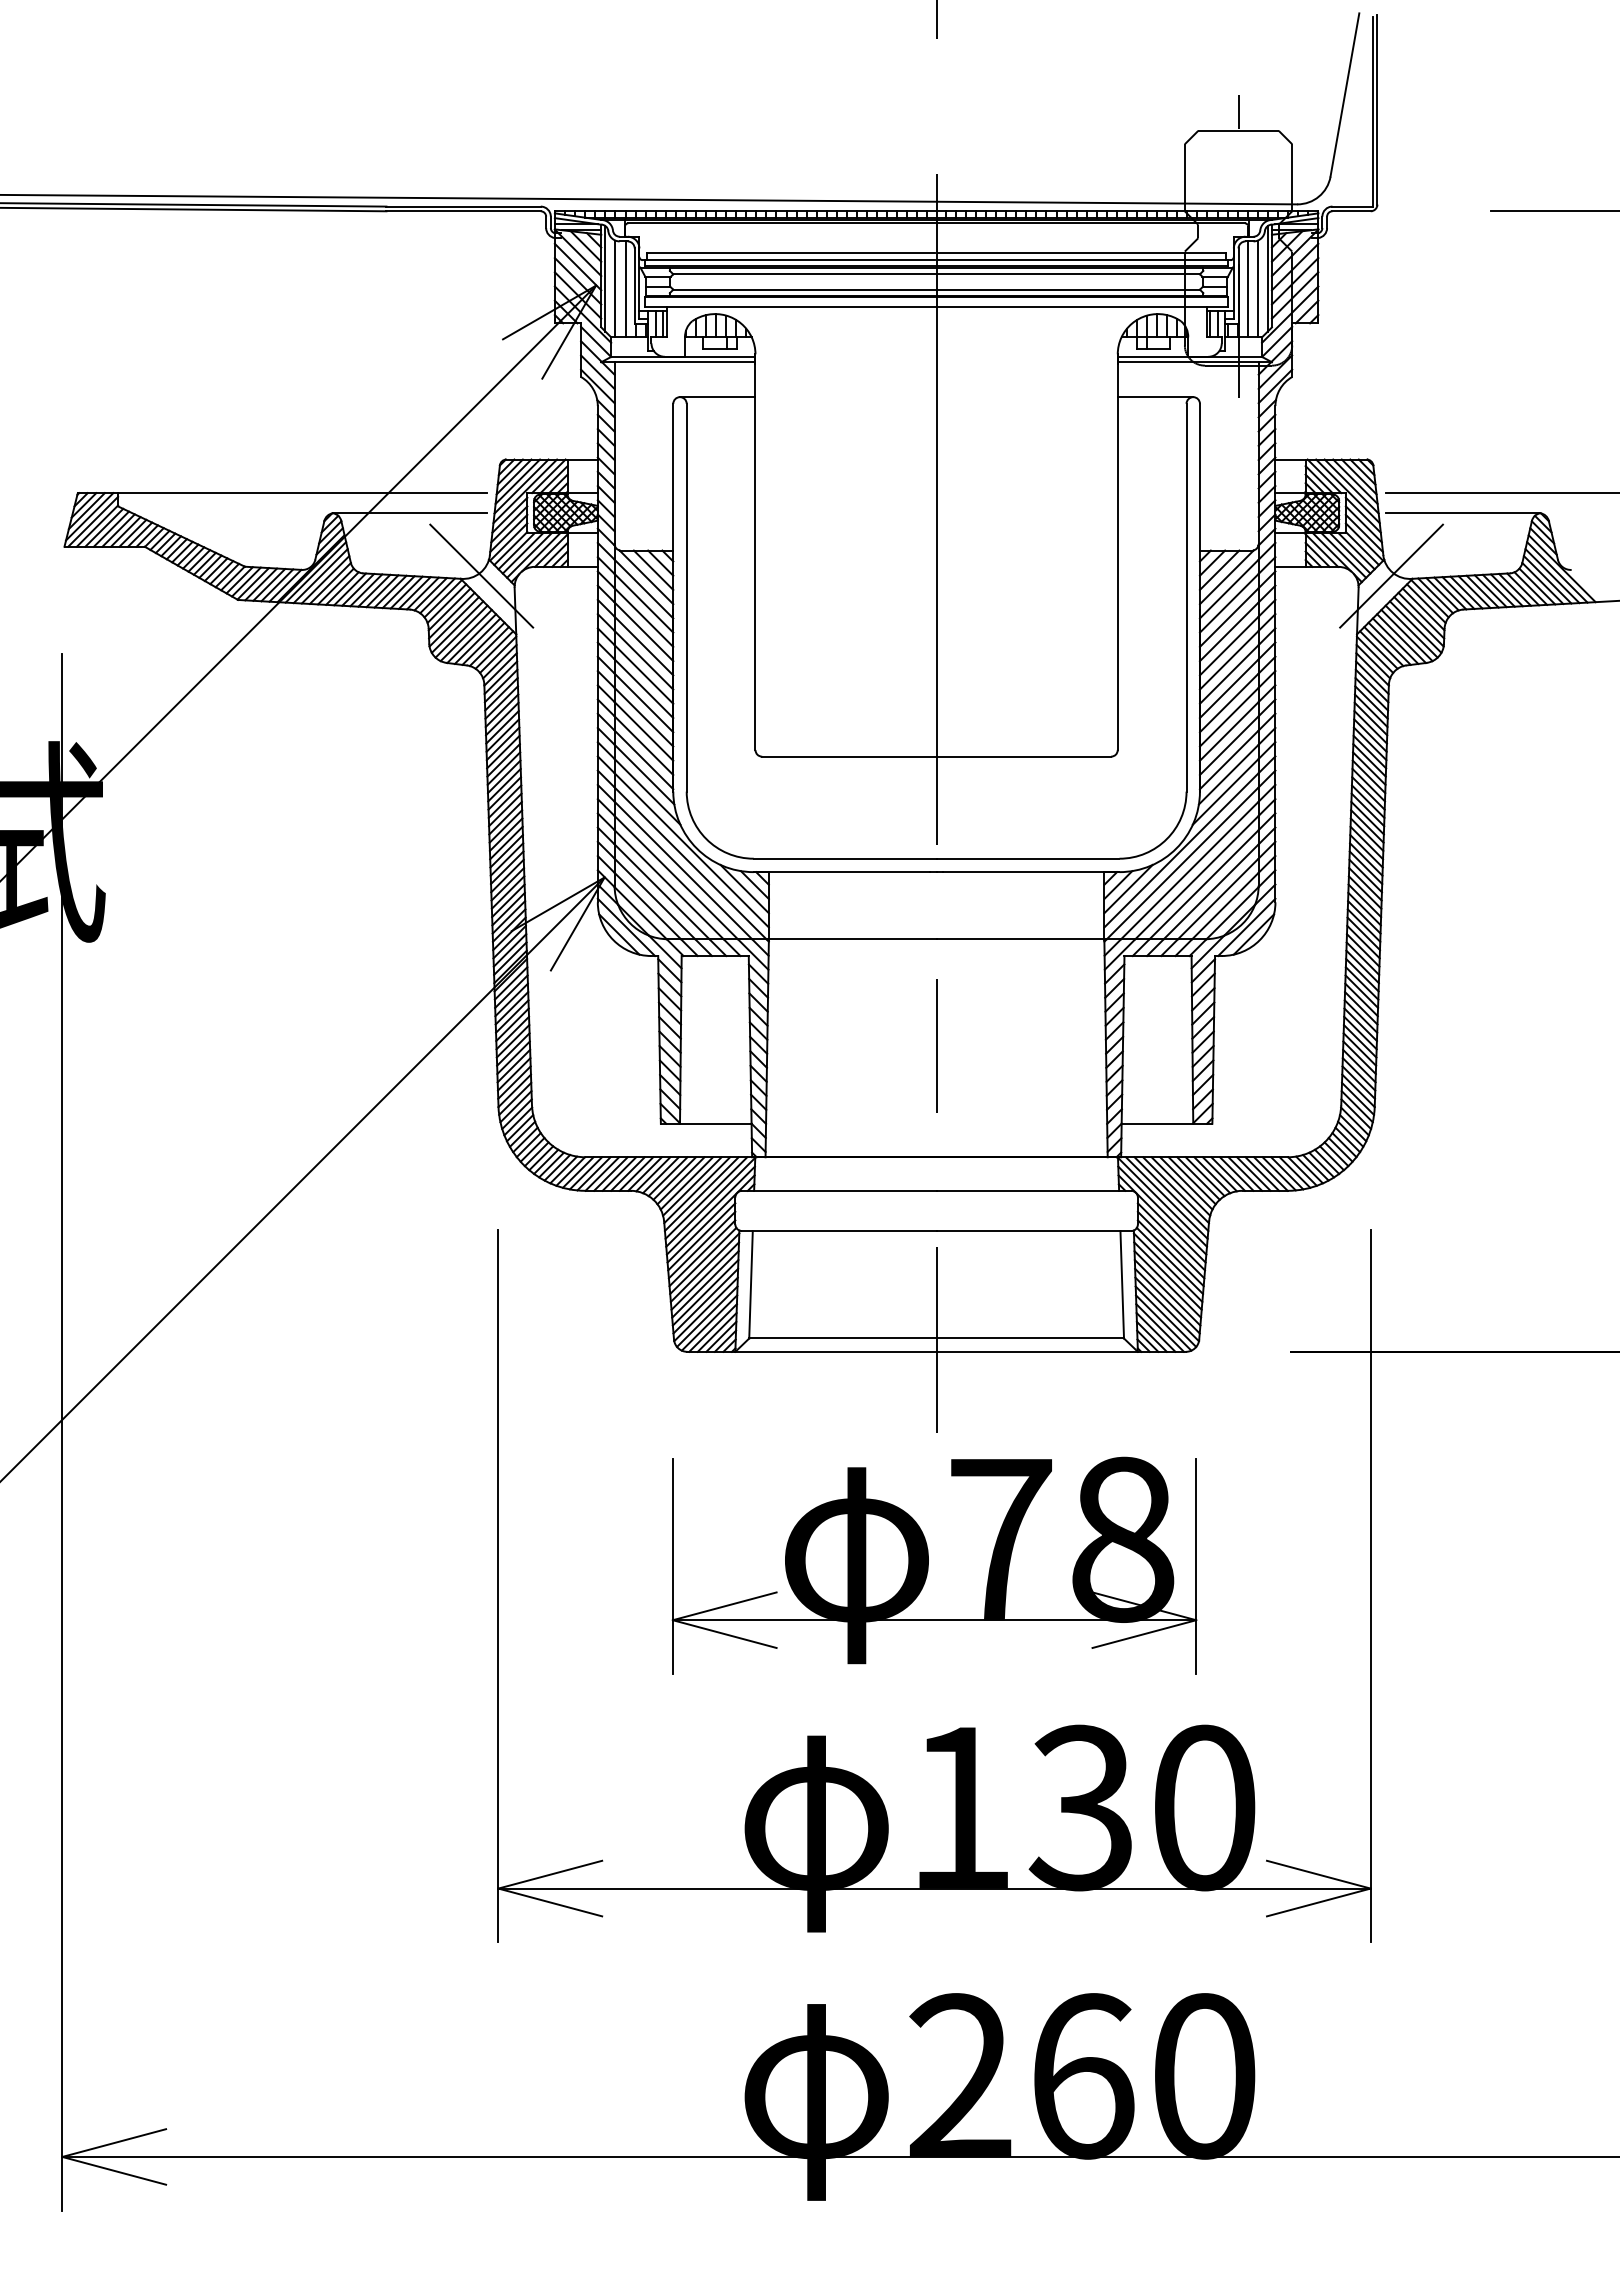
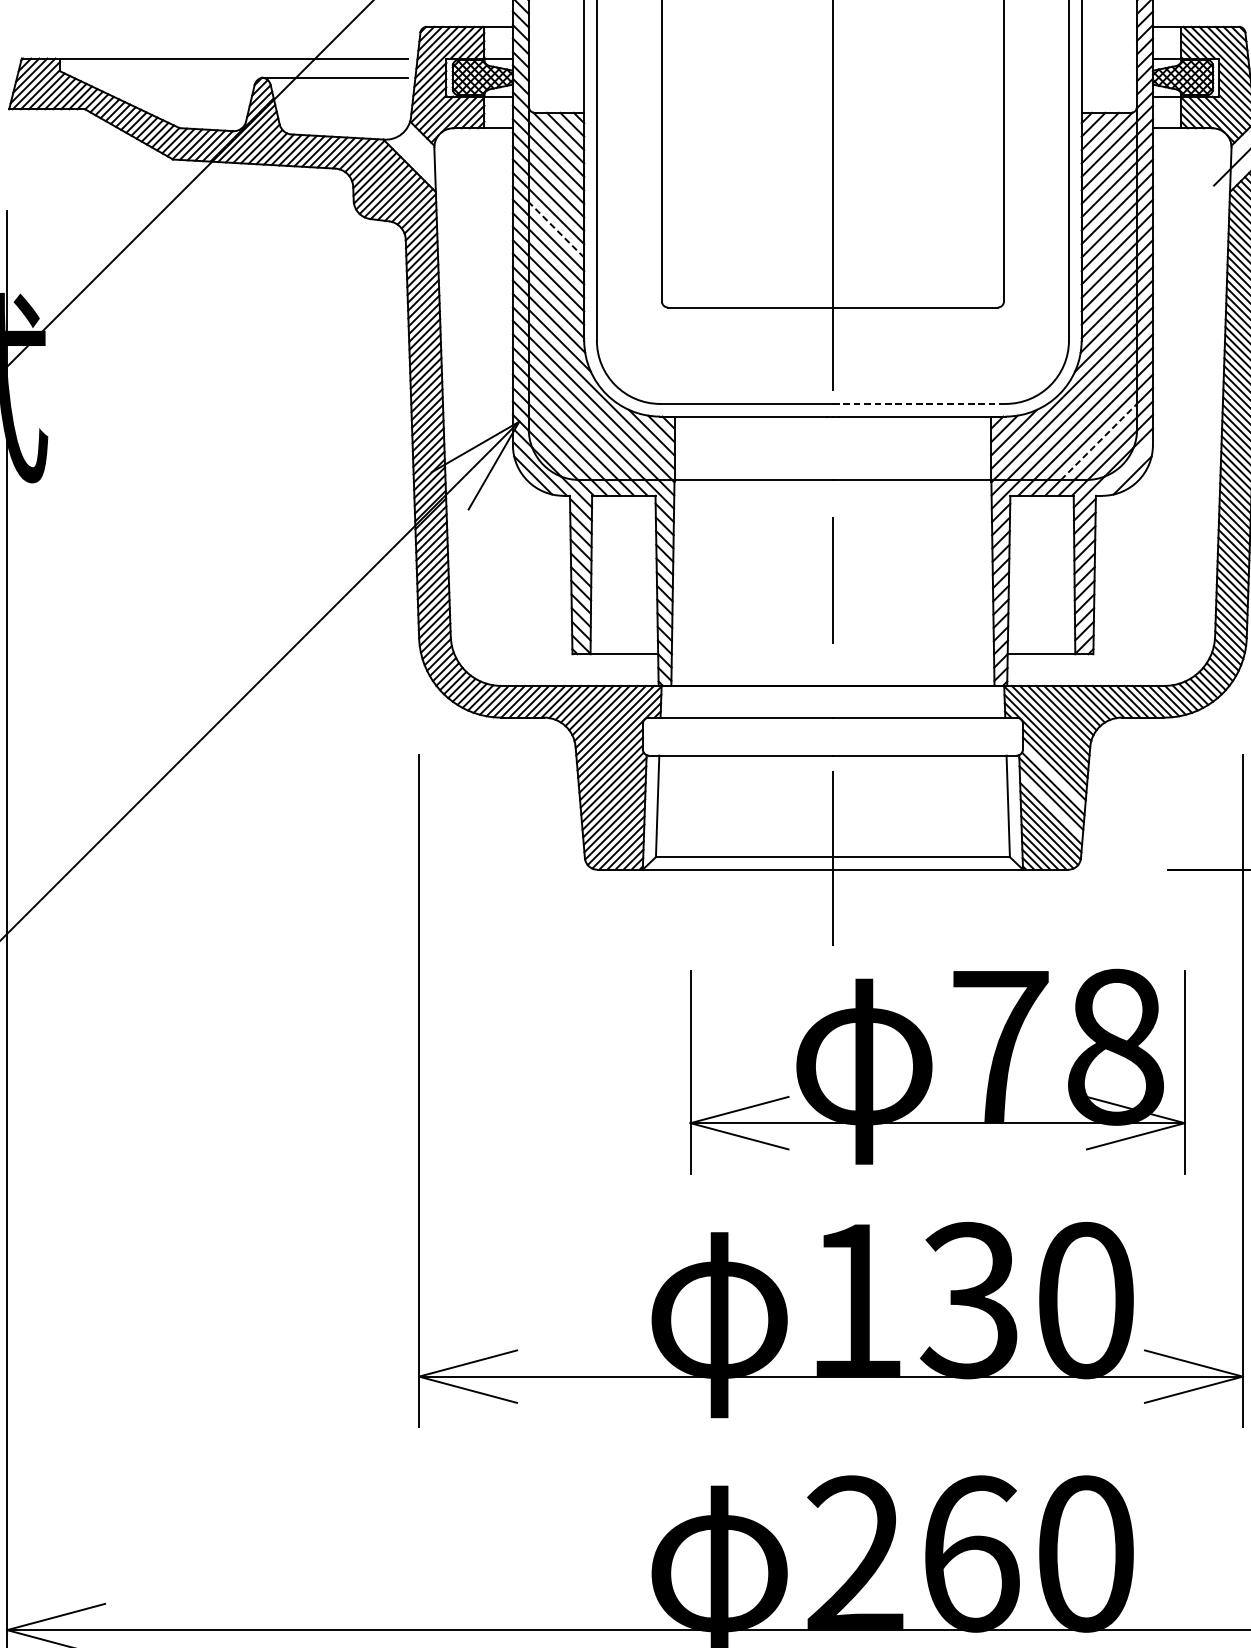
line: (481, 576) -> (403, 137), removed
line: (643, 674) -> (556, 229), solid -> dashed
line: (1028, 858) -> (919, 403), solid -> dashed
line: (1218, 898) -> (1099, 441), solid -> dashed
line: (1246, 927) -> (1125, 468), removed
line: (1170, 1253) -> (1053, 776), removed
line: (1167, 1284) -> (1050, 806), removed
part: (934, 1565) -> (937, 1071), moved

